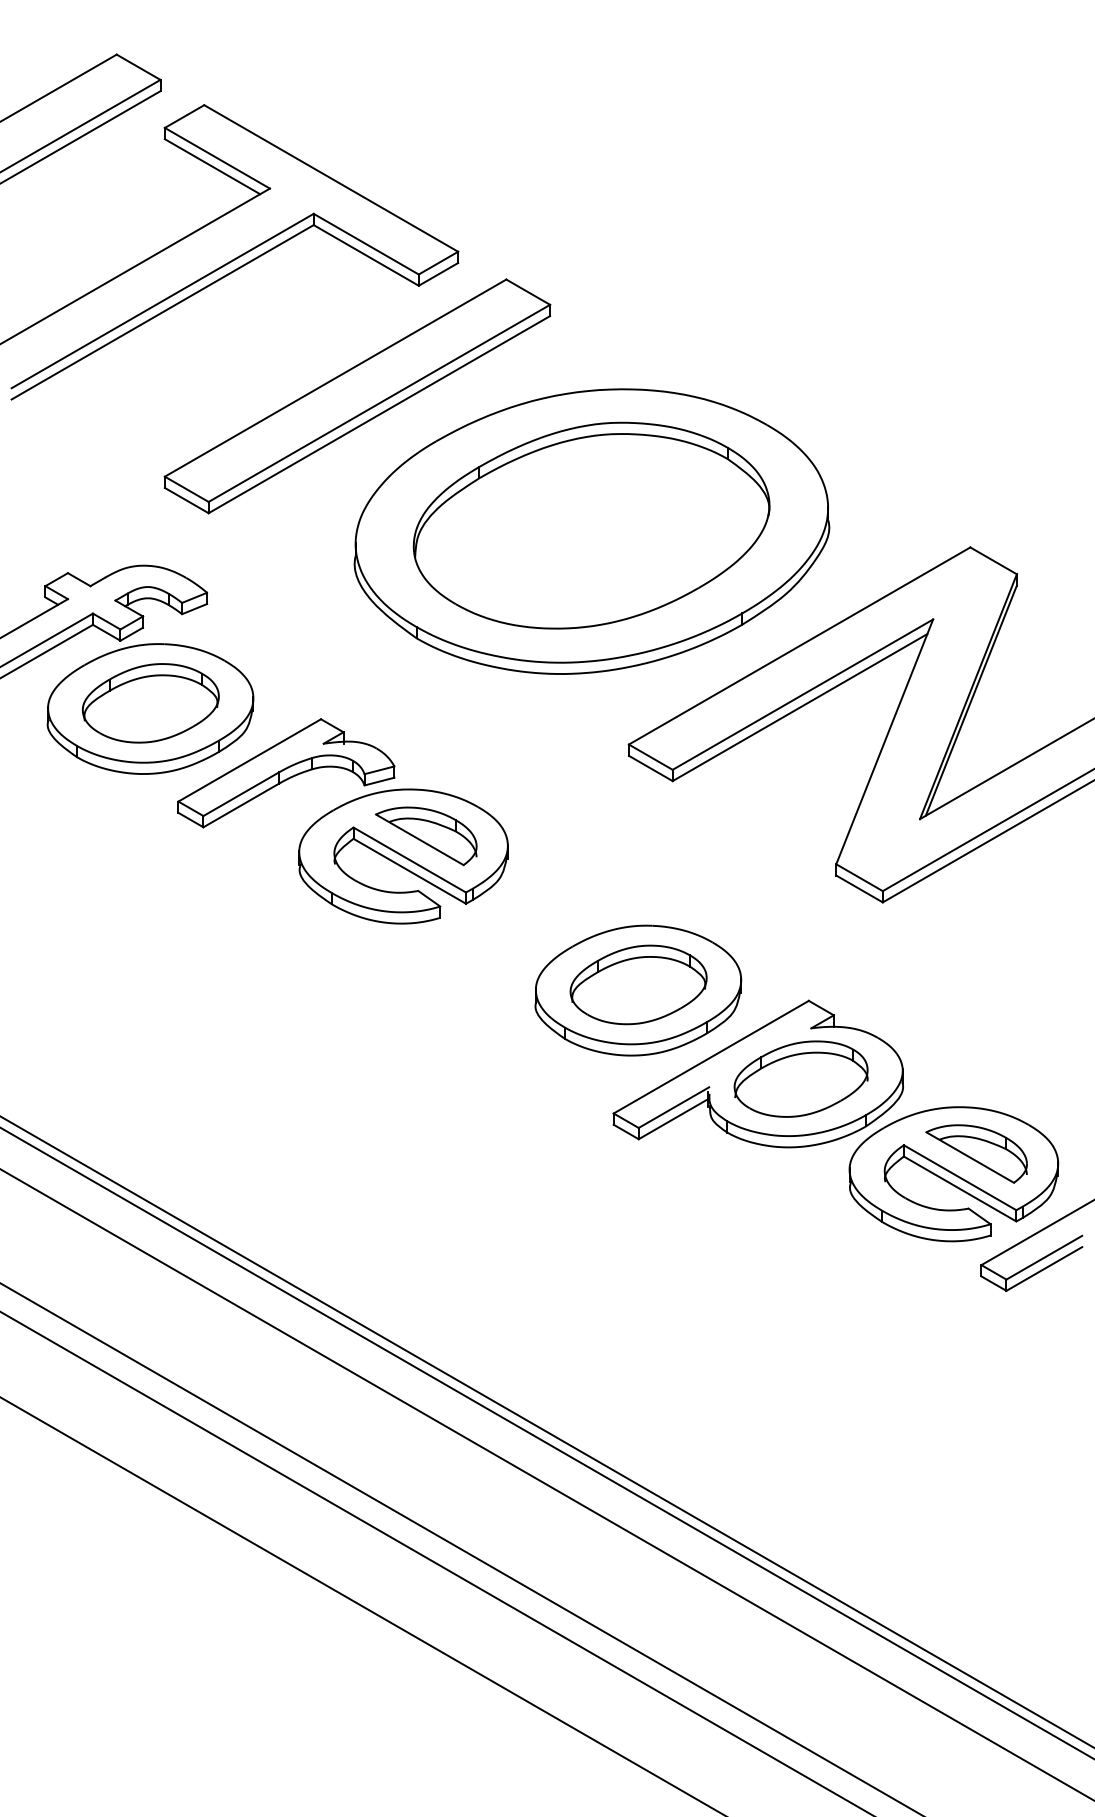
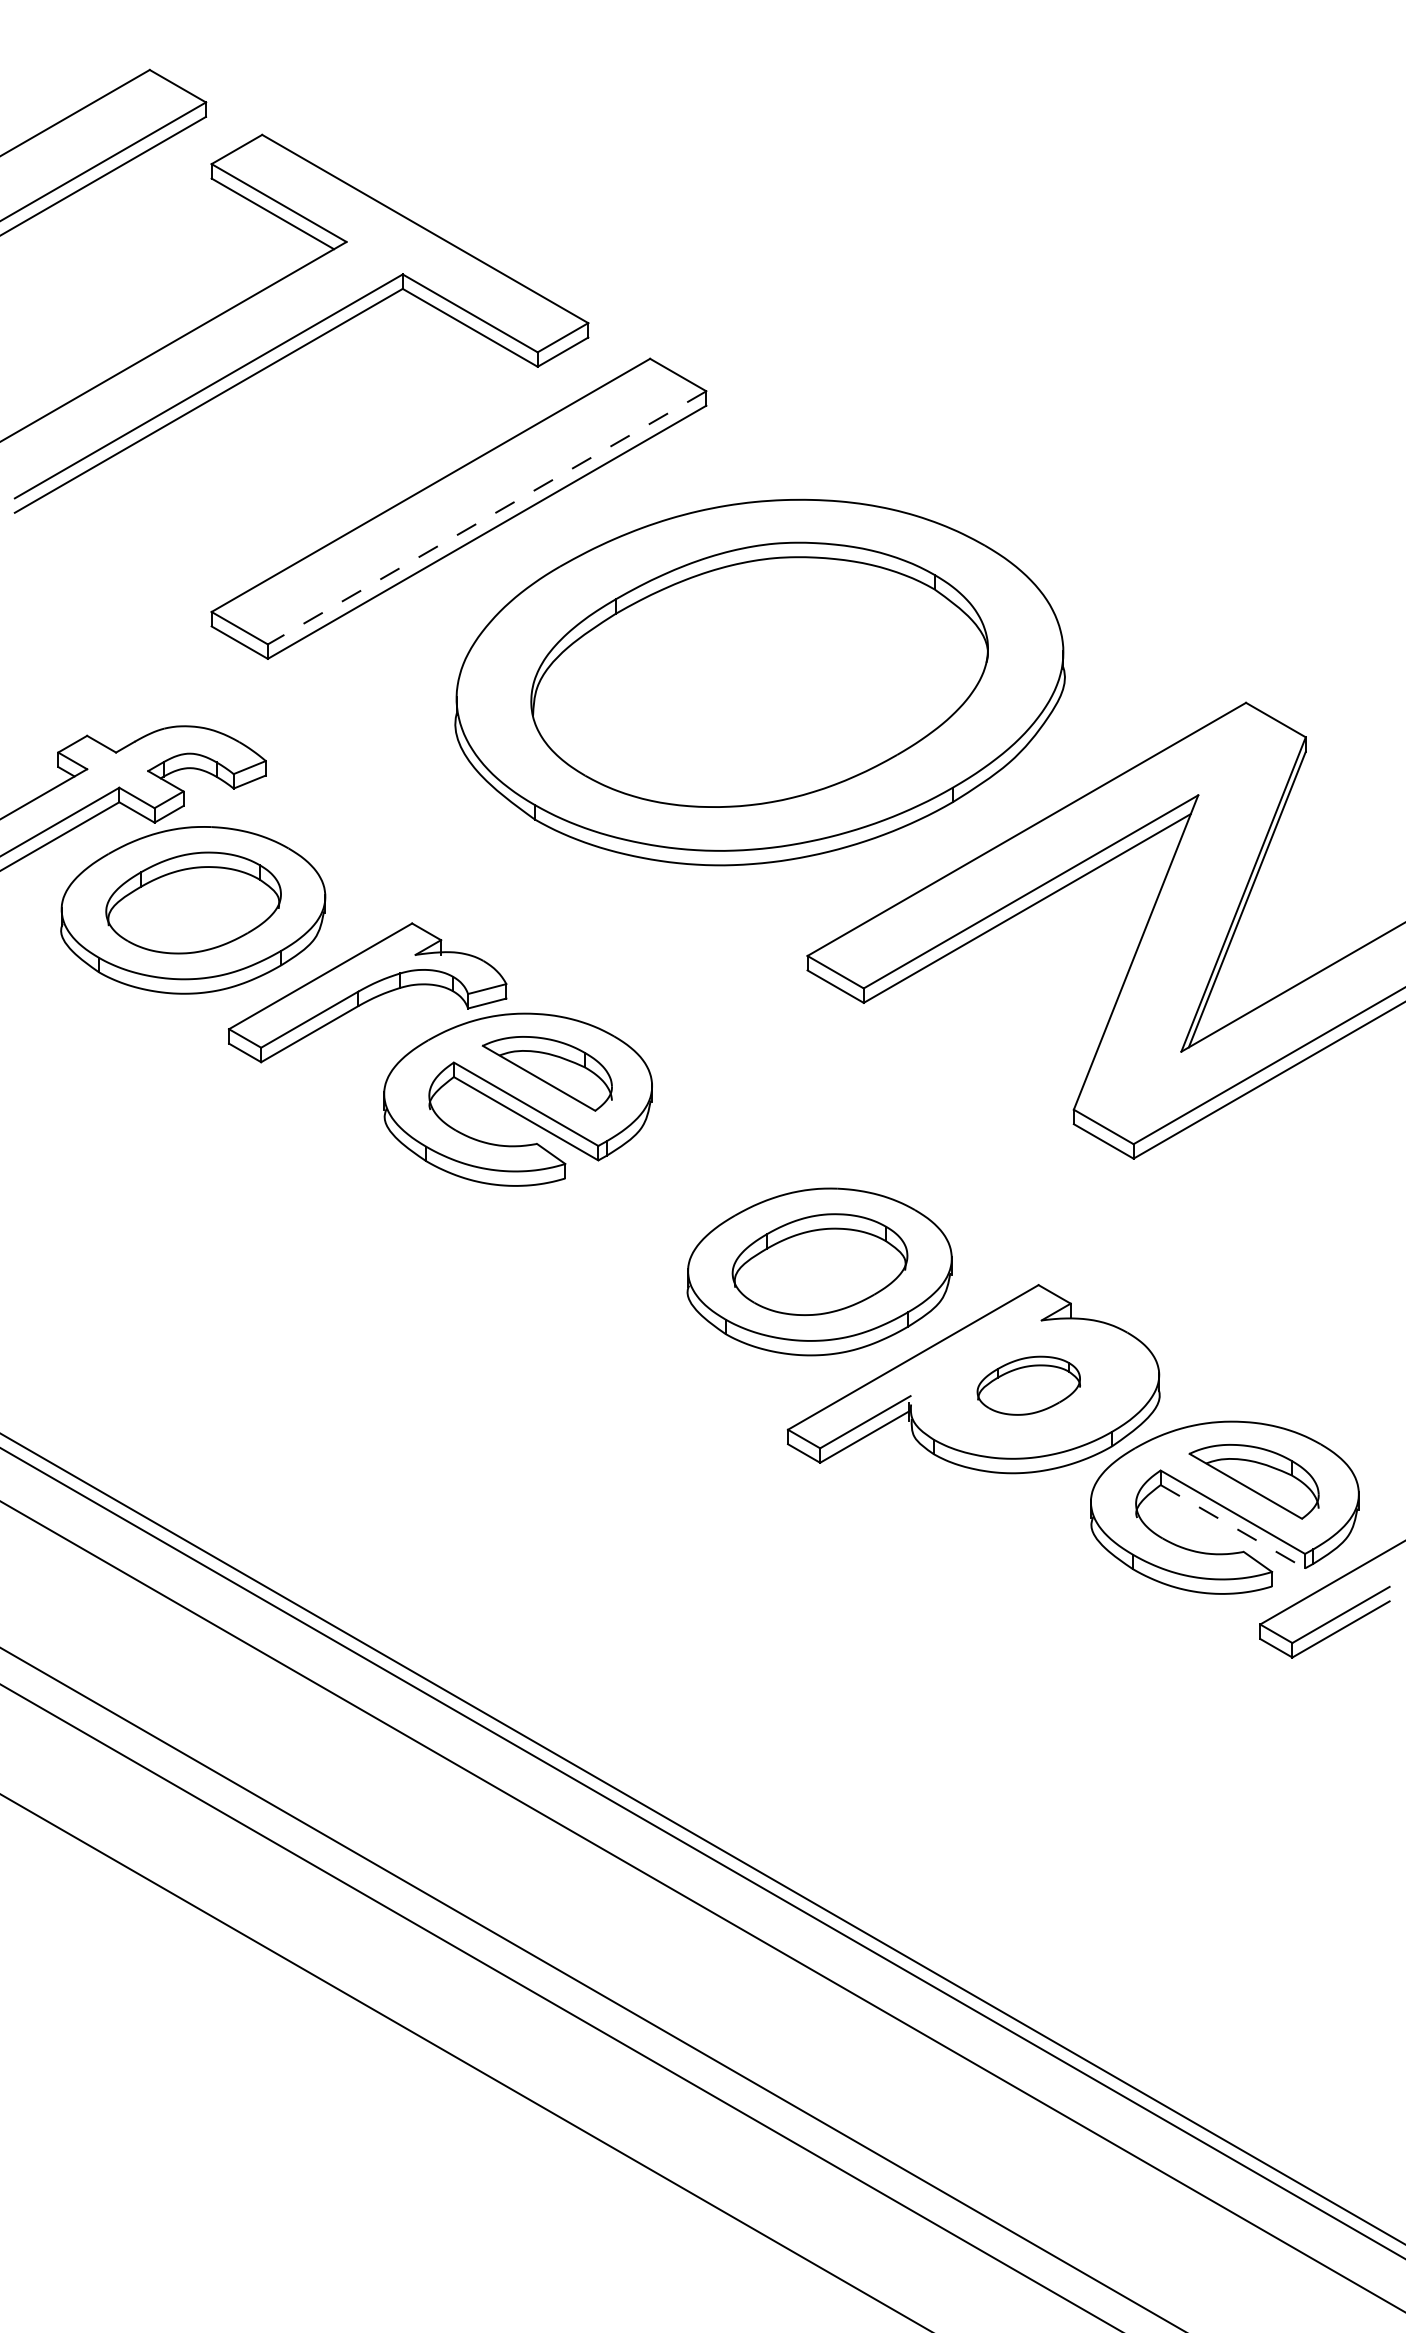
line: (378, 403) -> (486, 518), solid -> dashed
part: (800, 1079) -> (1028, 1385), size x0.6
line: (960, 1188) -> (1233, 1526), solid -> dashed

